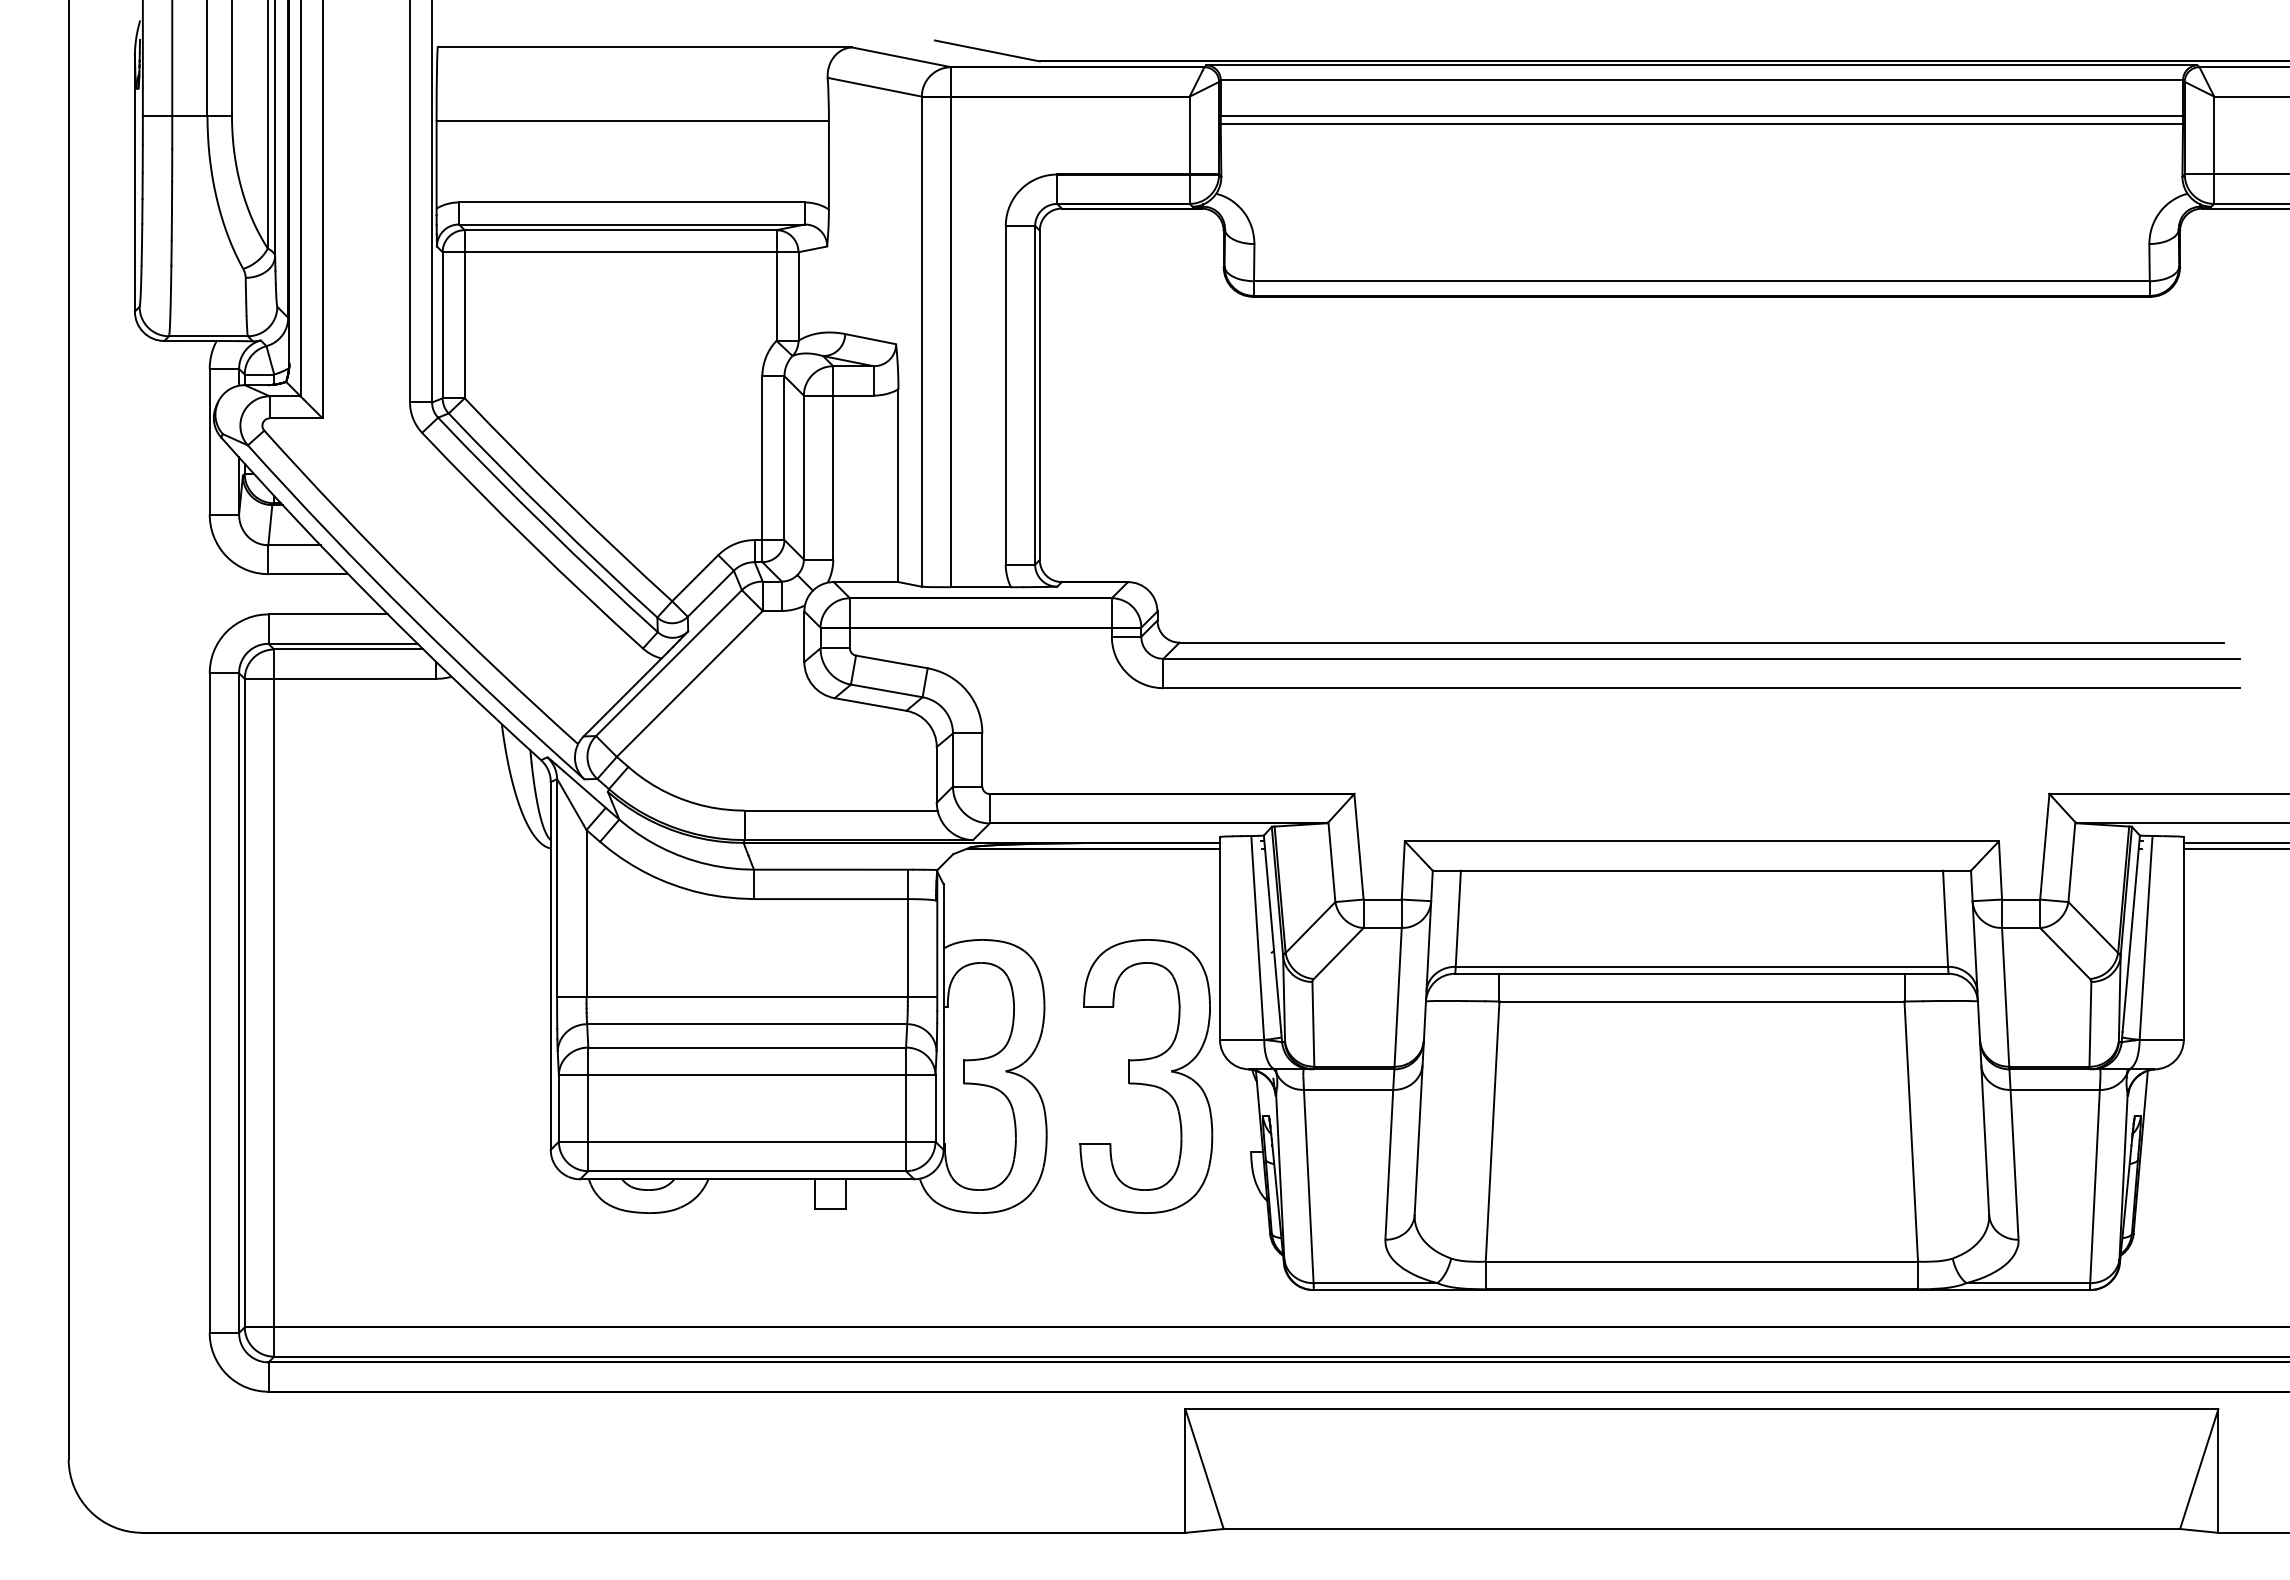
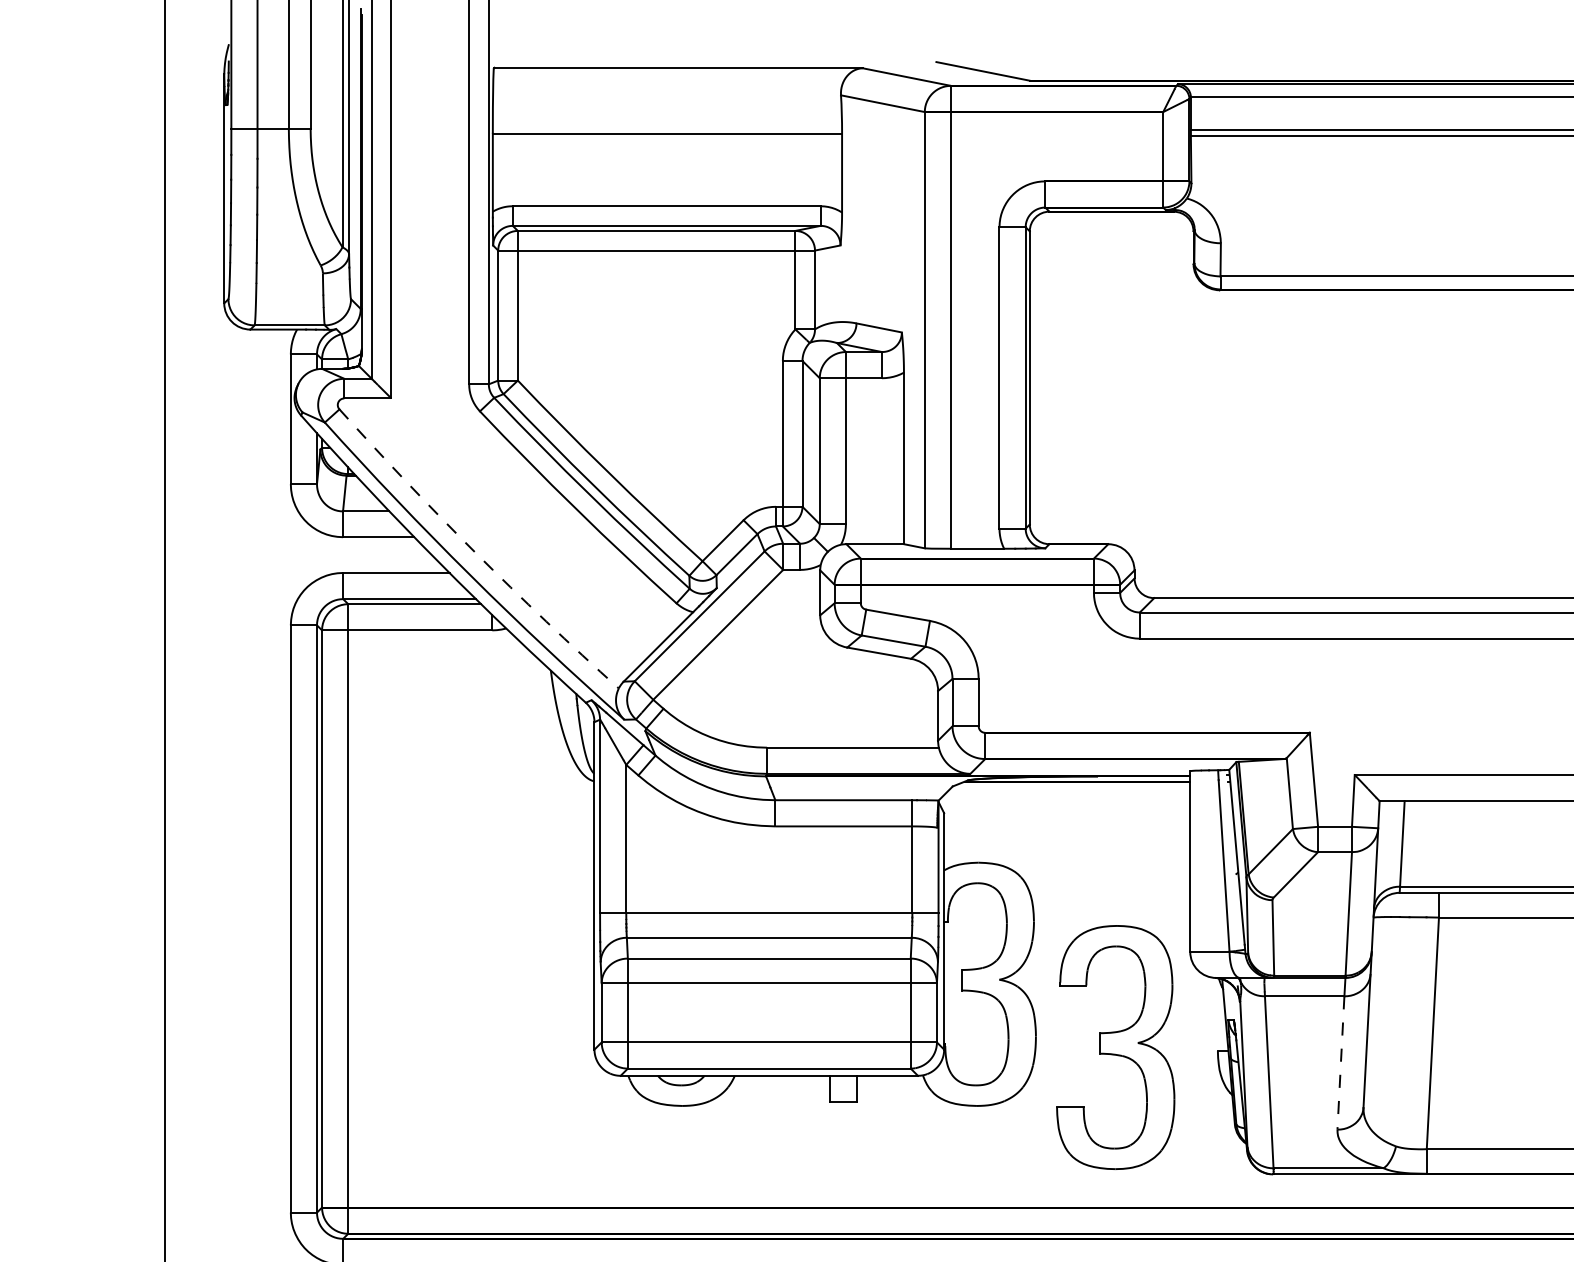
arc: (417, 591) -> (475, 552), solid -> dashed
part: (1146, 1076) -> (1115, 1047), moved
line: (1389, 1164) -> (1341, 1062), solid -> dashed

